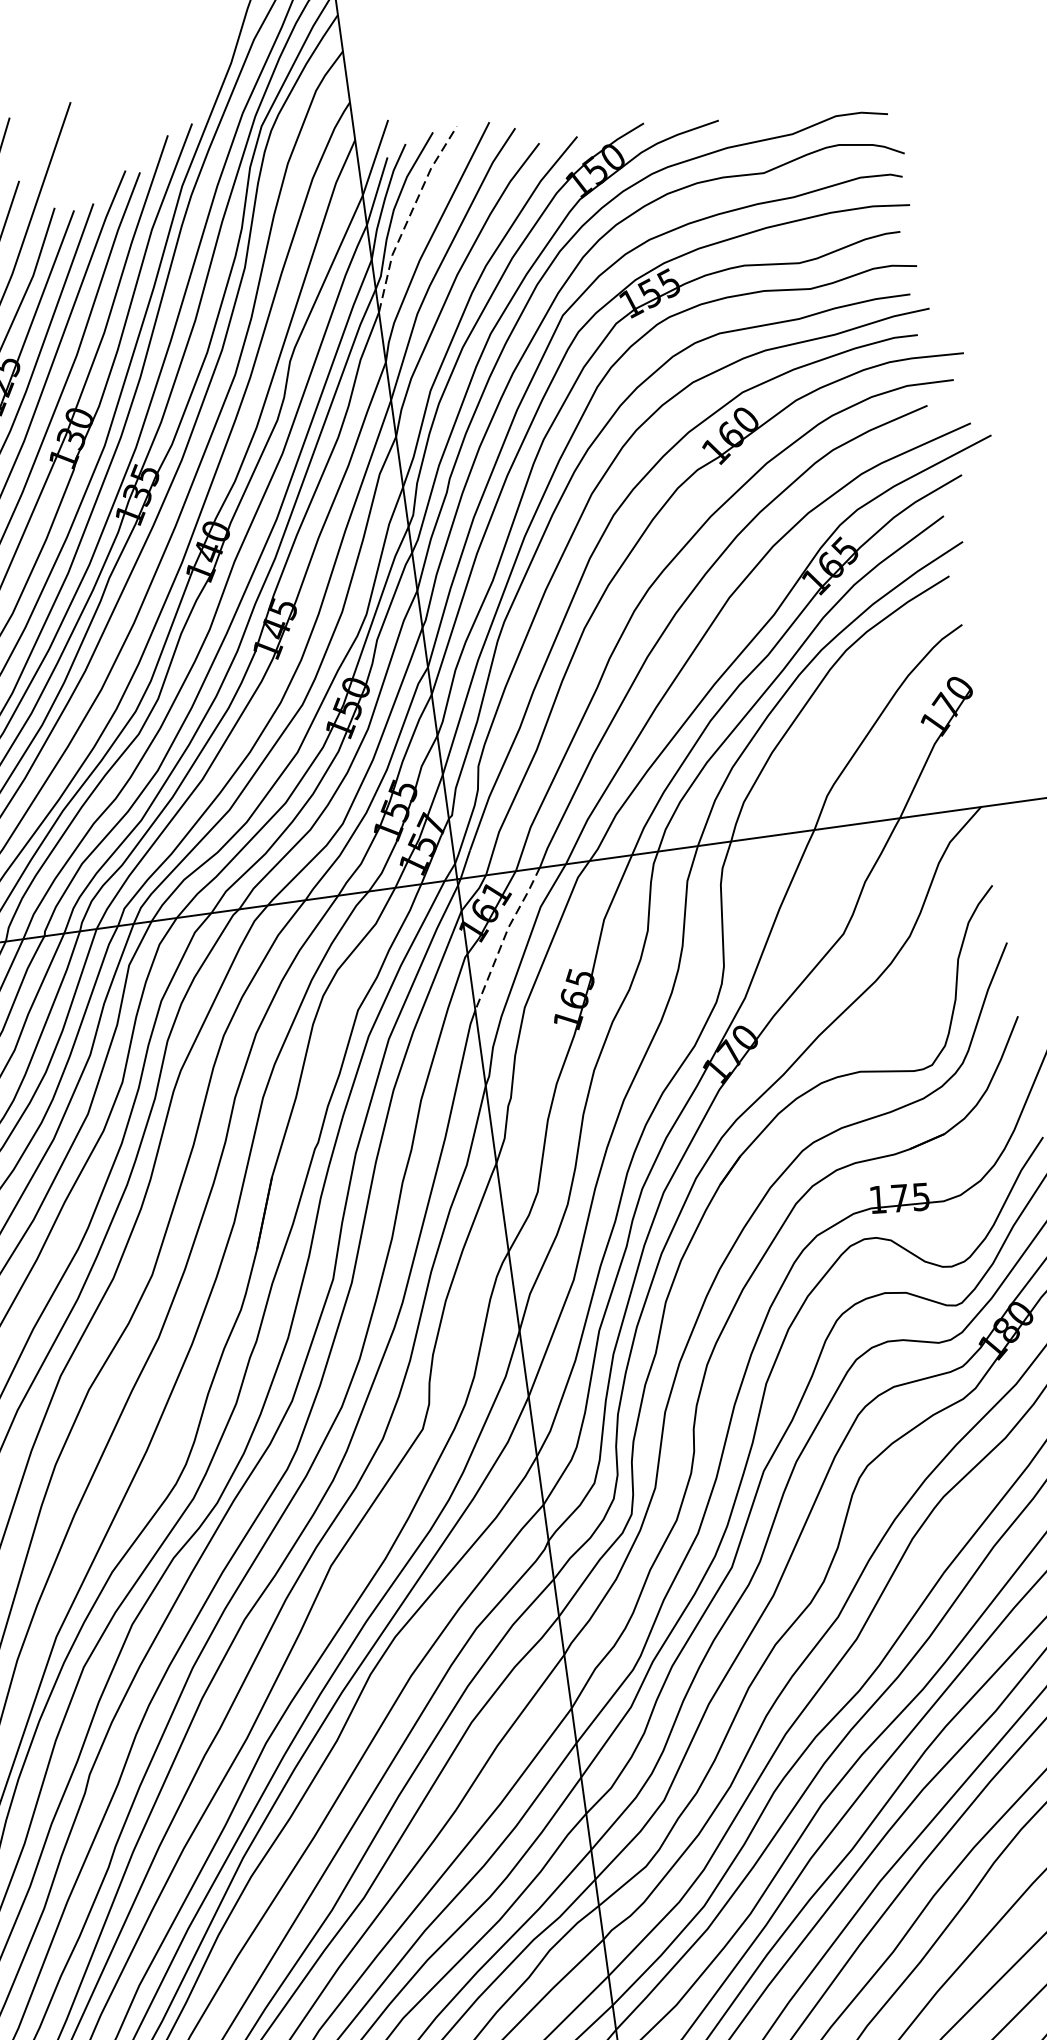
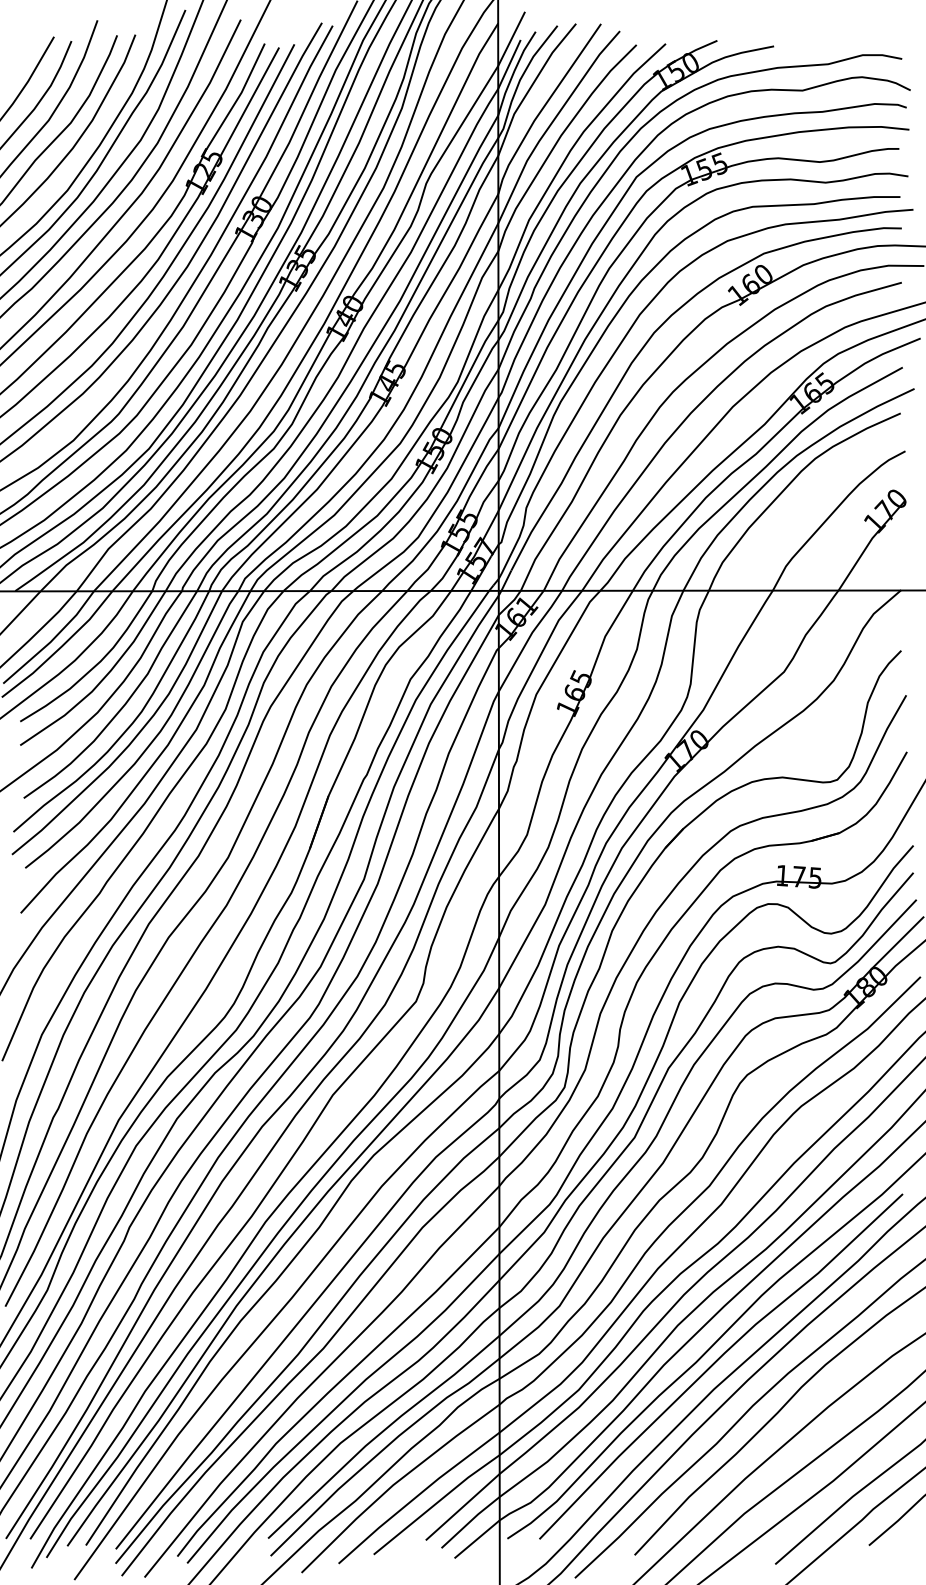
line: (409, 216) -> (531, 86), dashed -> solid
line: (504, 936) -> (528, 638), dashed -> solid

